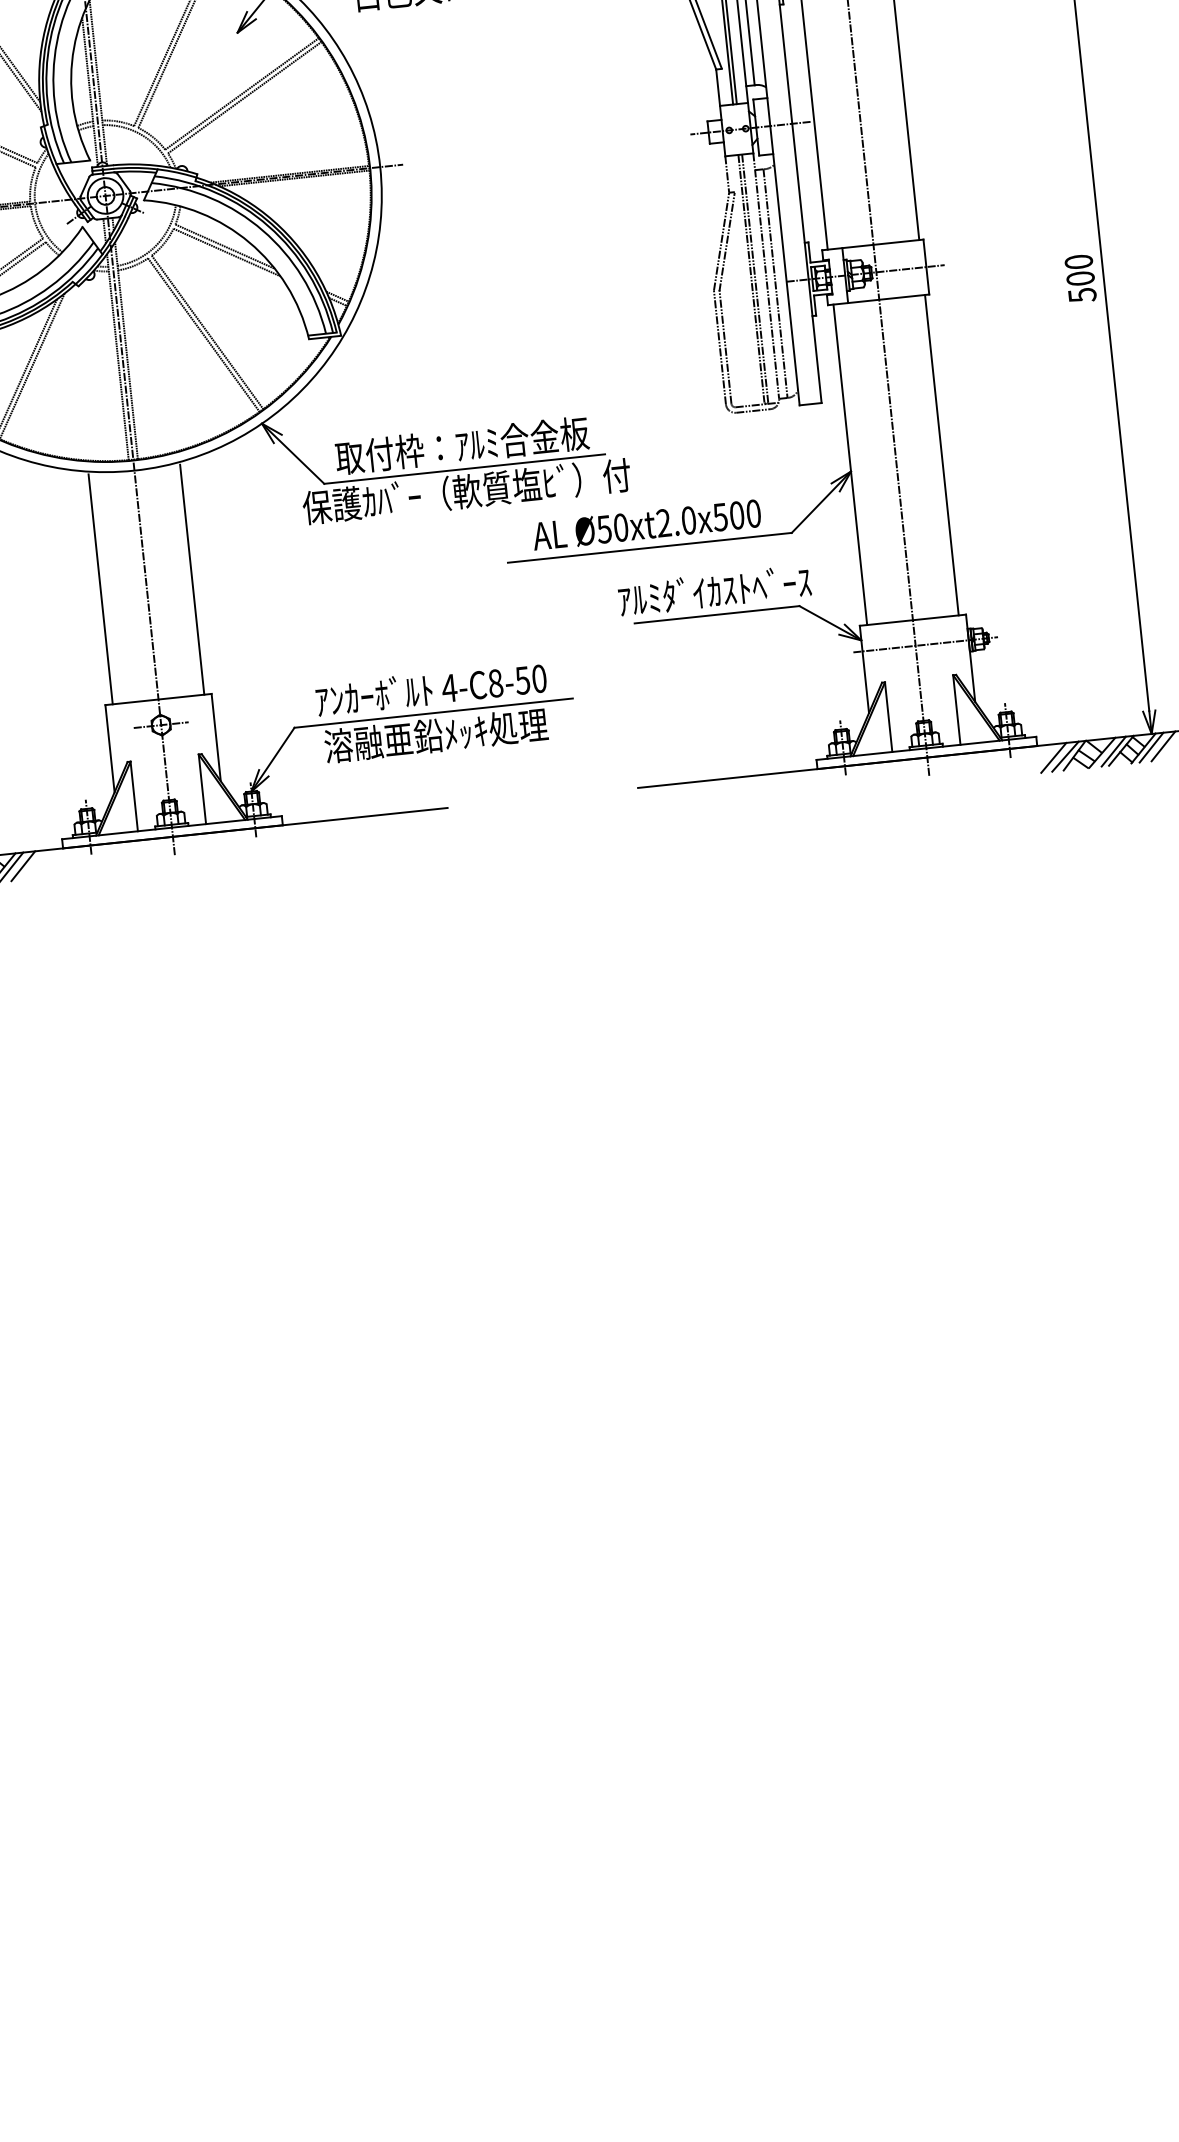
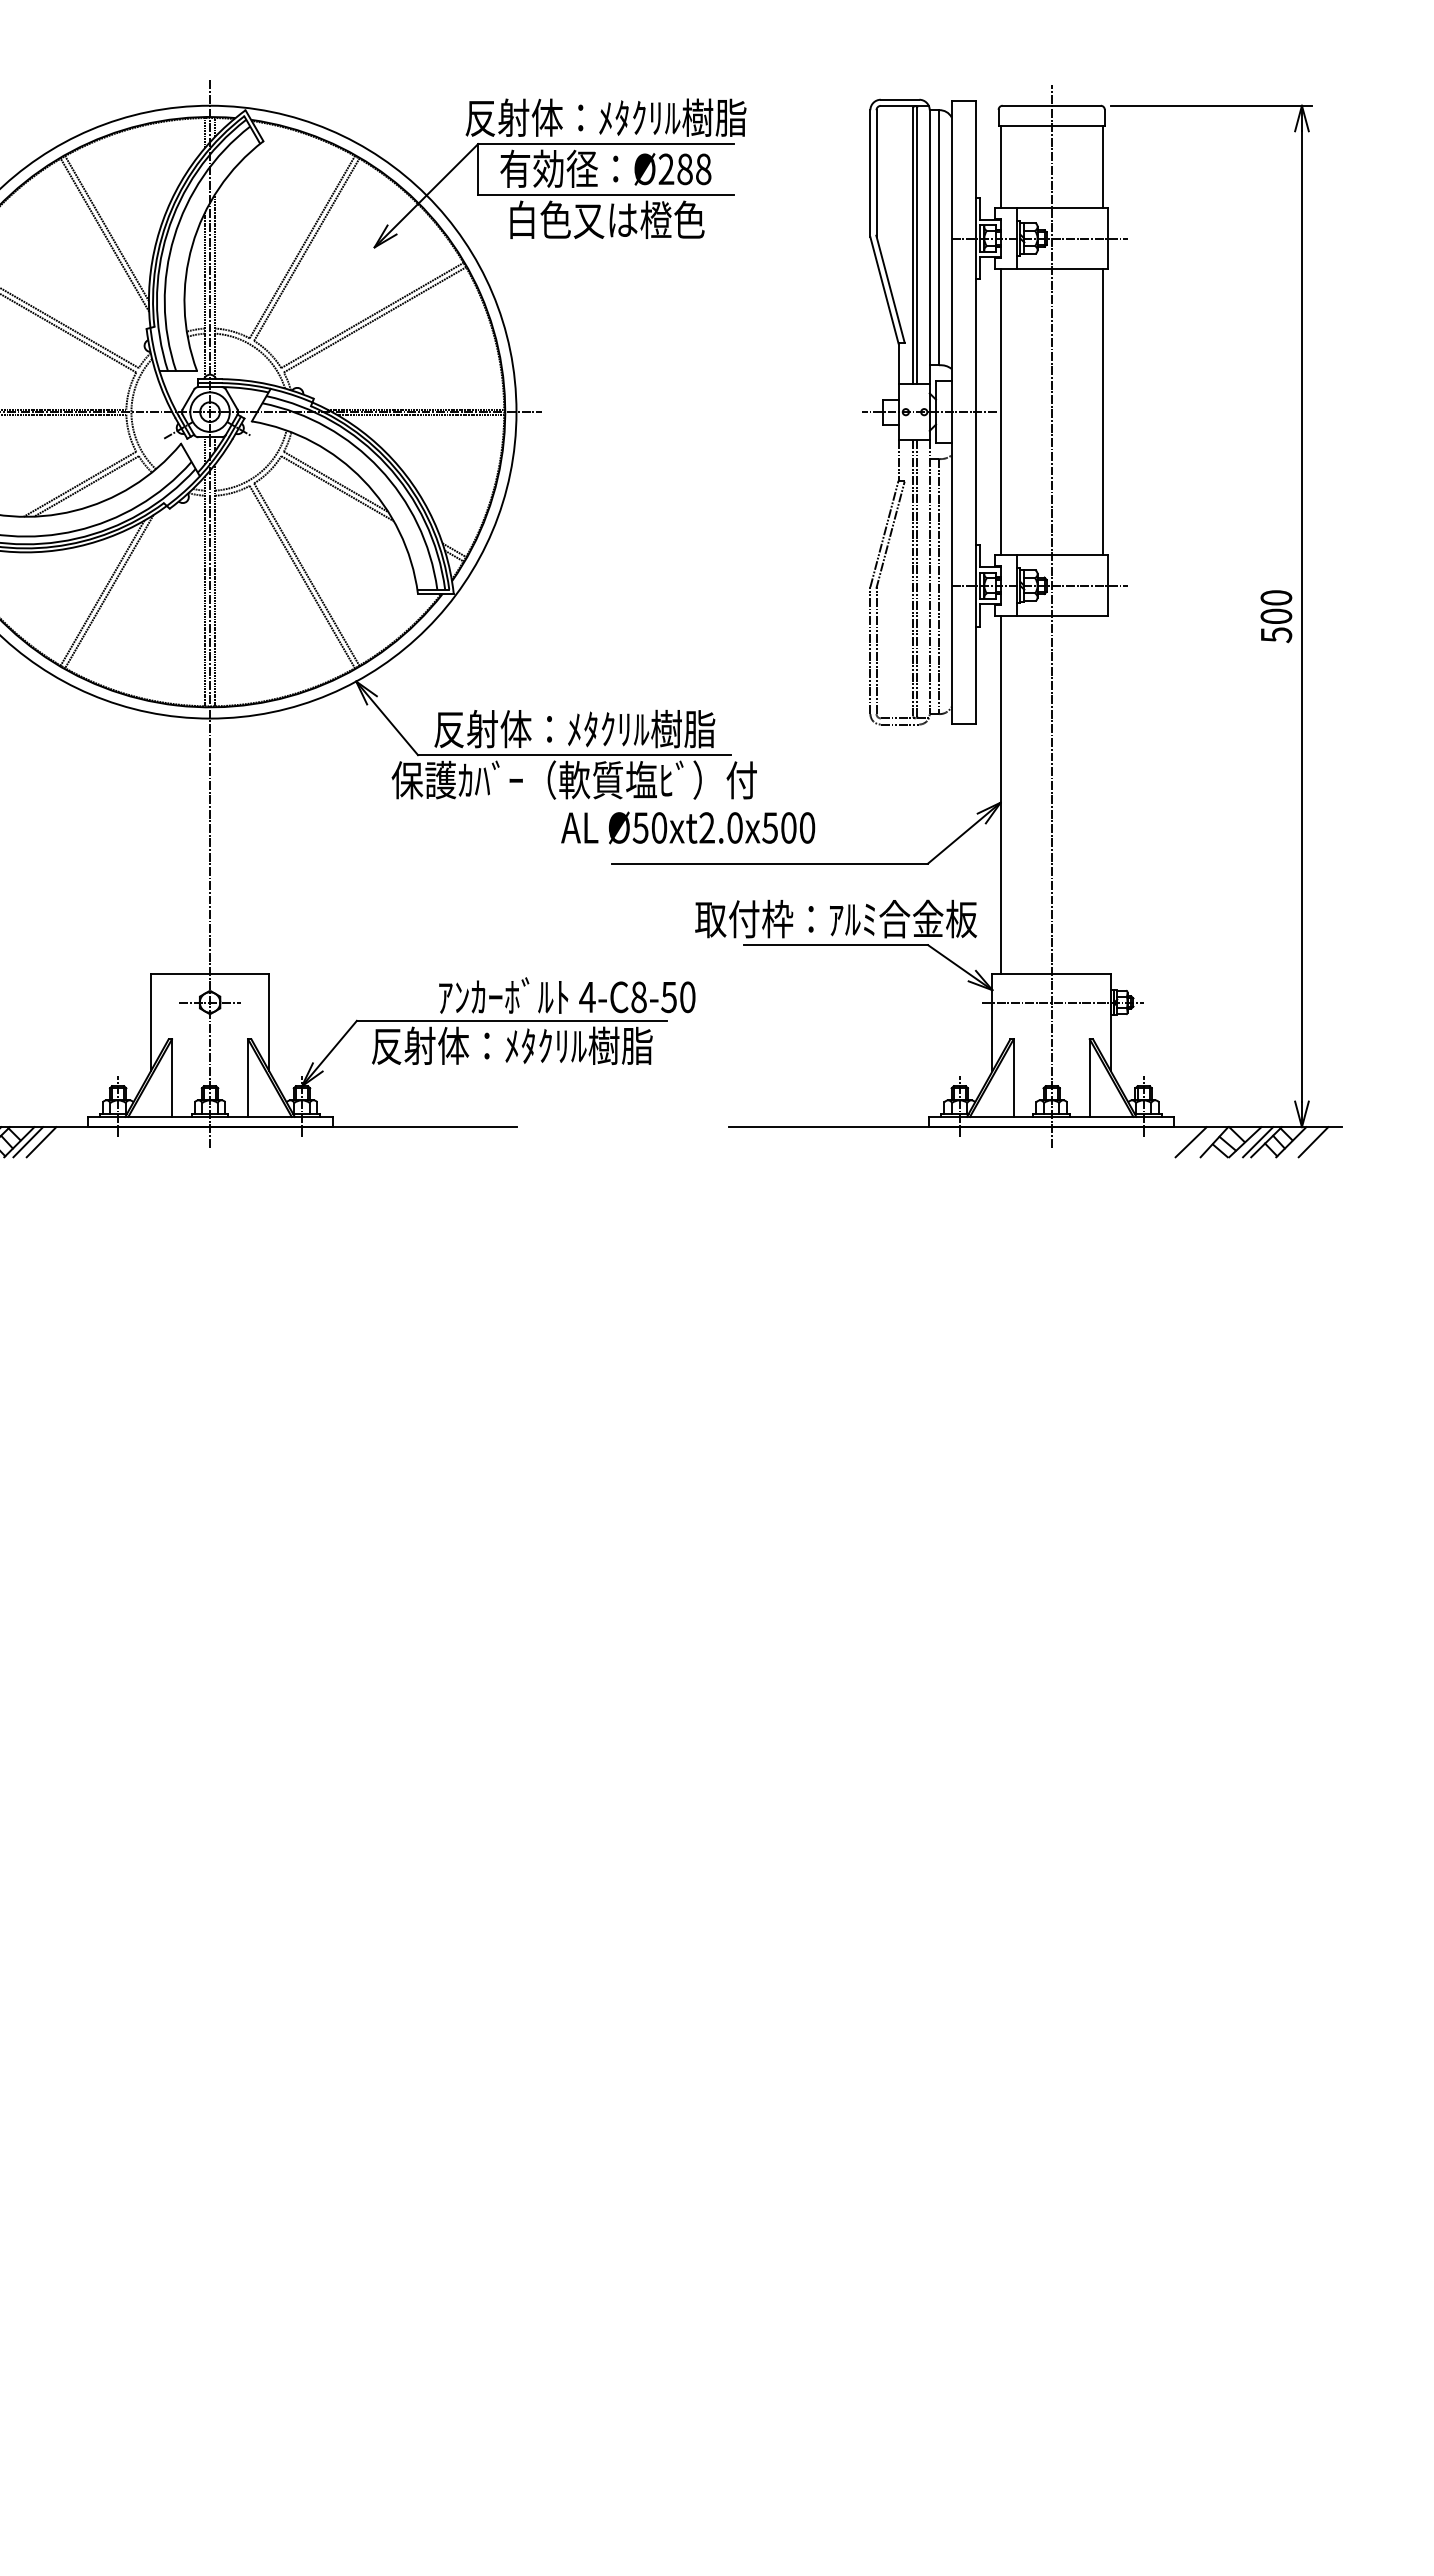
text: (462, 445) -> (574, 728), 取付枠：ｱﾙﾐ合金板 -> 反射体：ﾒﾀｸﾘﾙ樹脂
line: (941, 454) -> (1102, 794), removed
text: (647, 524) -> (688, 827), moved
line: (192, 579) -> (261, 845), removed
line: (101, 589) -> (159, 845), removed
text: (714, 590) -> (836, 918), ｱﾙﾐﾀﾞｲｶｽﾄﾍﾞｰｽ -> 取付枠：ｱﾙﾐ合金板
text: (431, 688) -> (567, 995), moved
text: (436, 735) -> (512, 1045), 溶融亜鉛ﾒｯｷ処理 -> 反射体：ﾒﾀｸﾘﾙ樹脂
line: (1151, 747) -> (1300, 1142), removed
line: (1064, 757) -> (1203, 1142), removed

